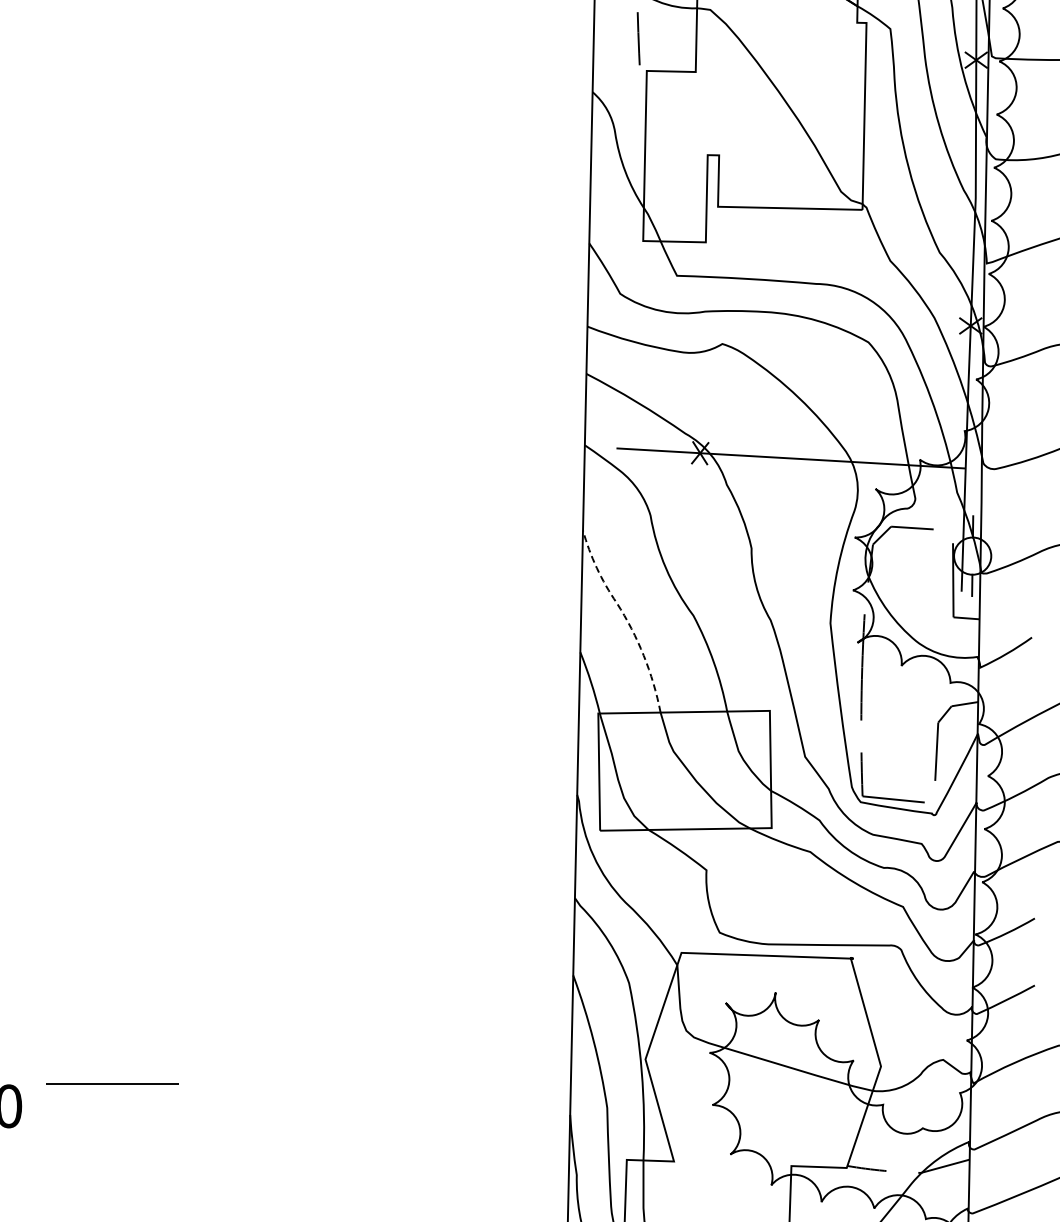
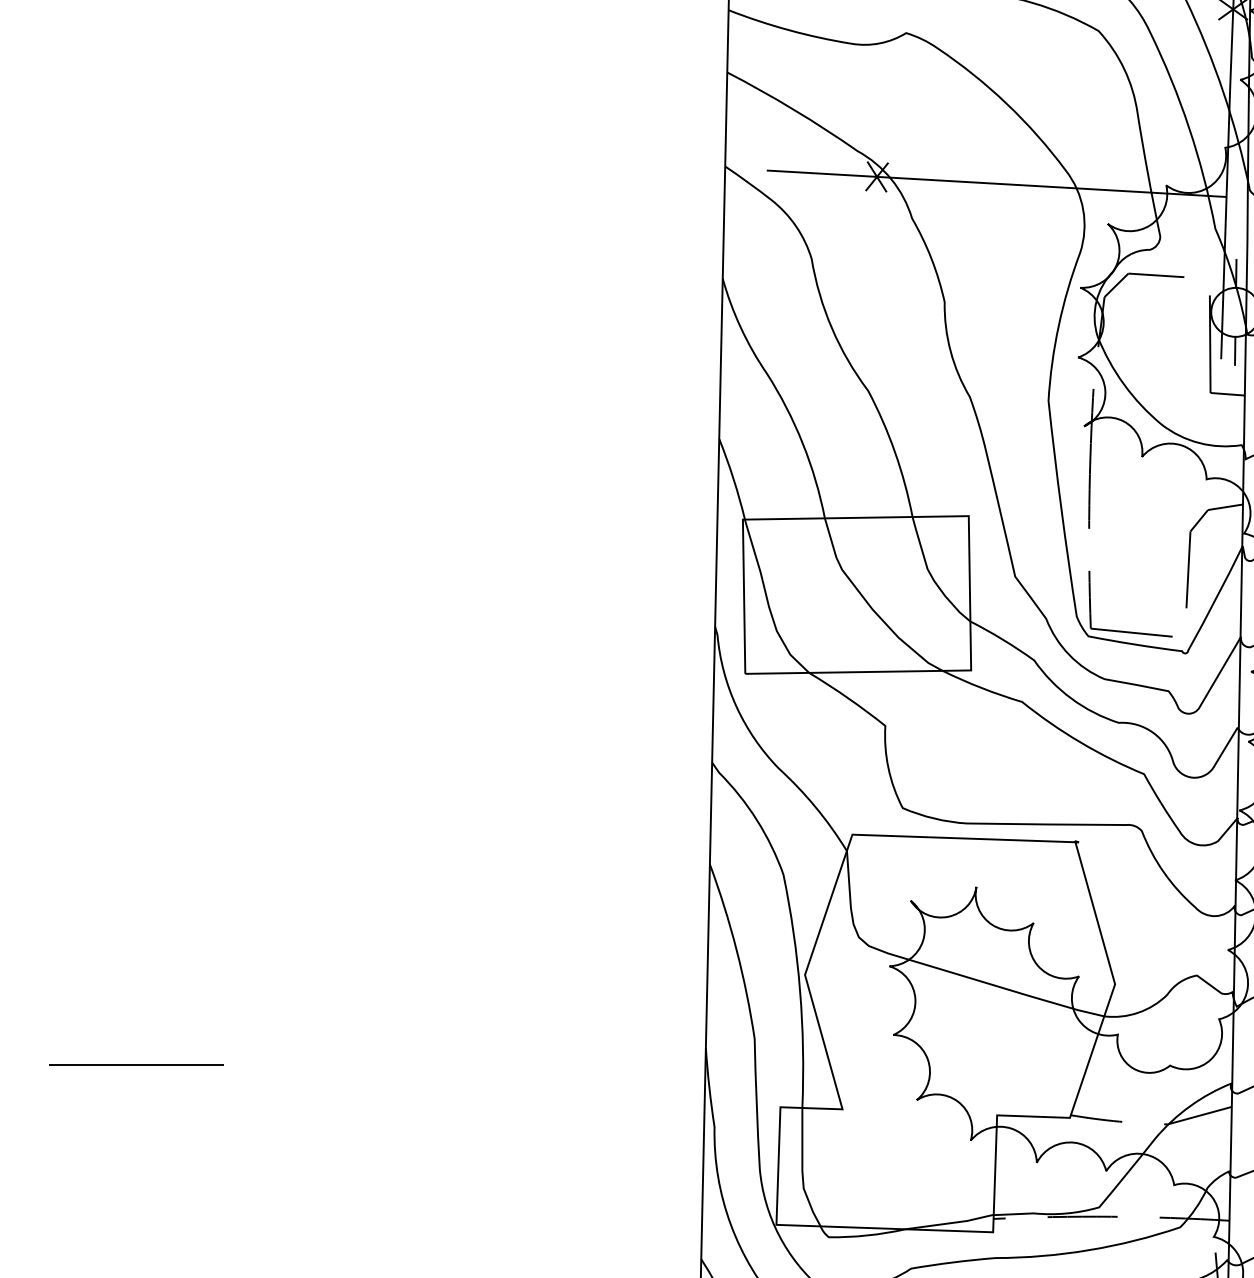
line: (624, 615) -> (777, 390), dashed -> solid
line: (112, 1083) -> (136, 1064), moved

